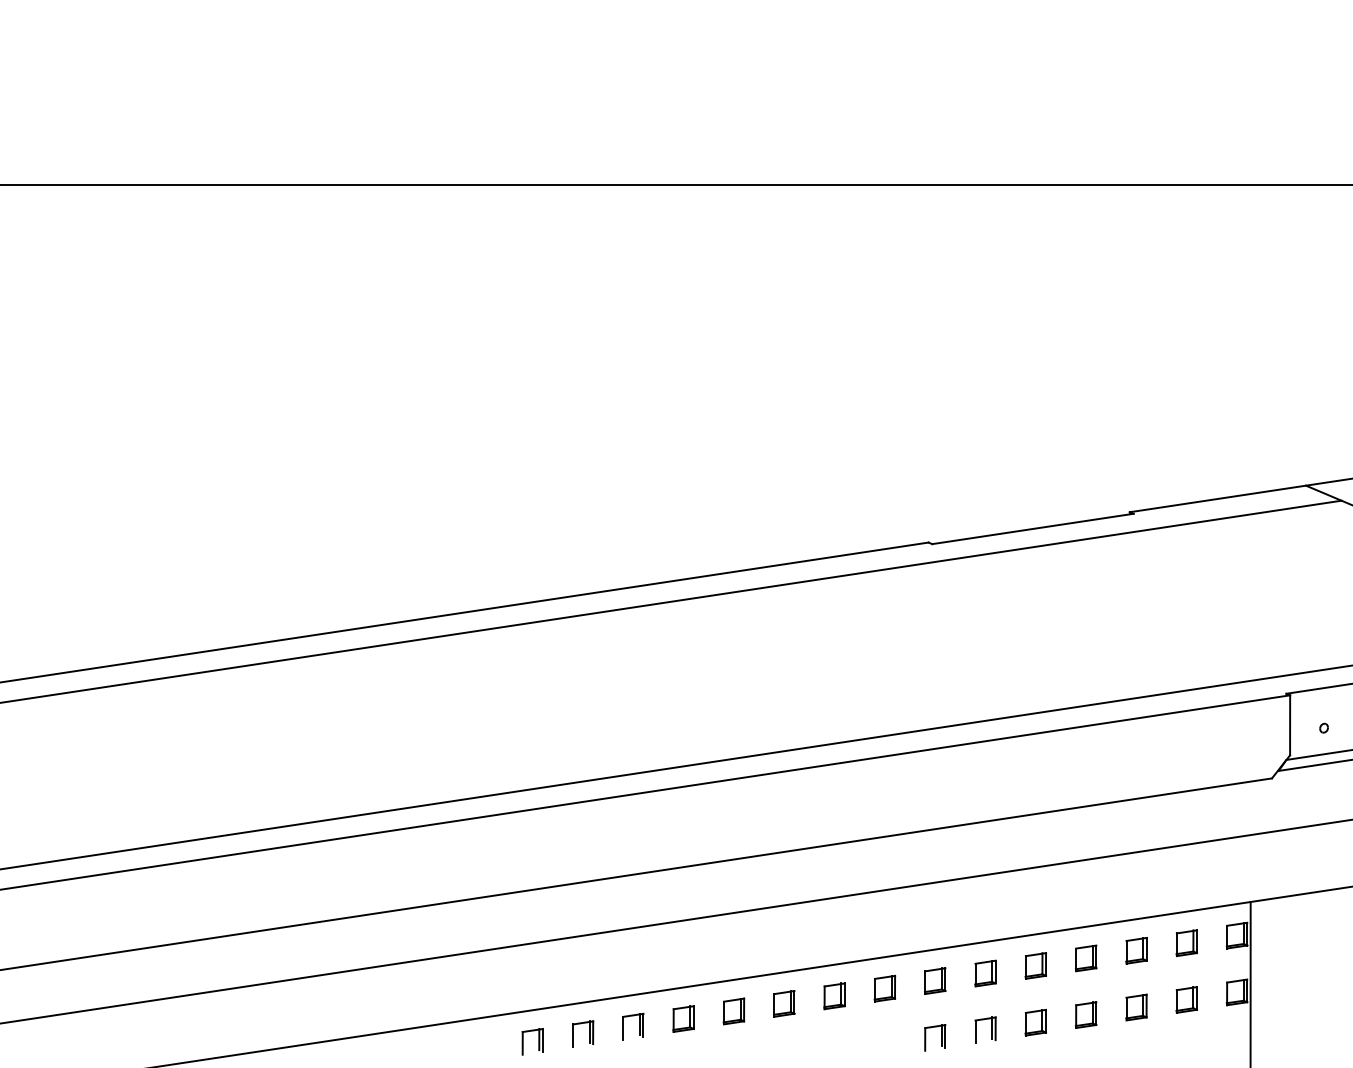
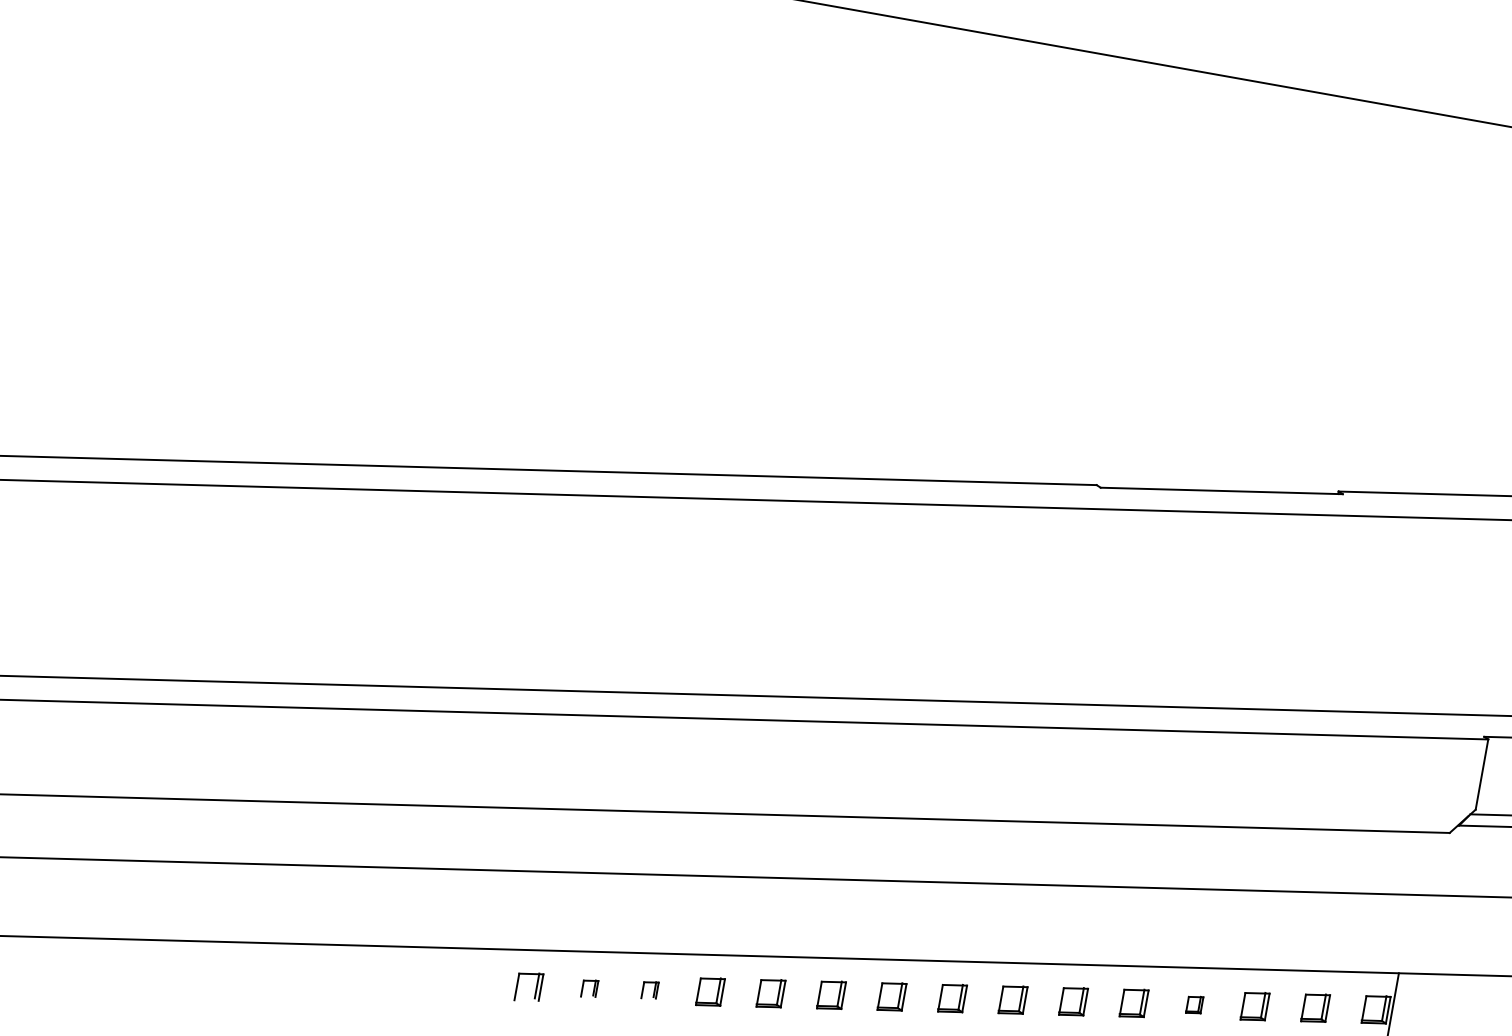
part: (1086, 958) -> (1194, 1005), size x0.6
part: (633, 1026) -> (650, 990), size x0.6
part: (583, 1033) -> (590, 988), size x0.6

